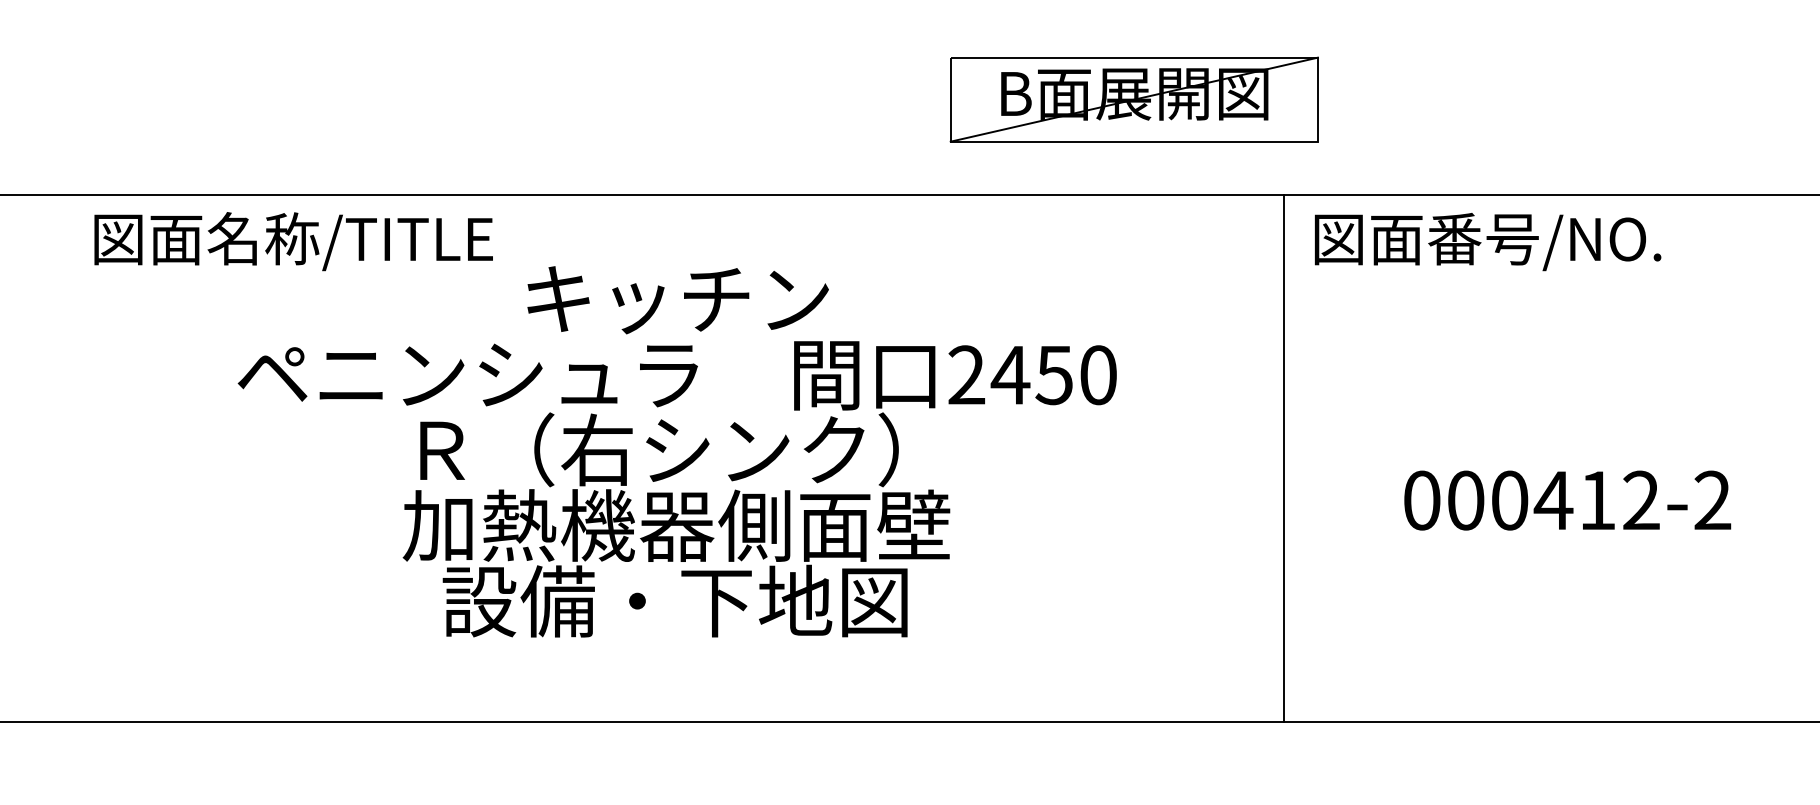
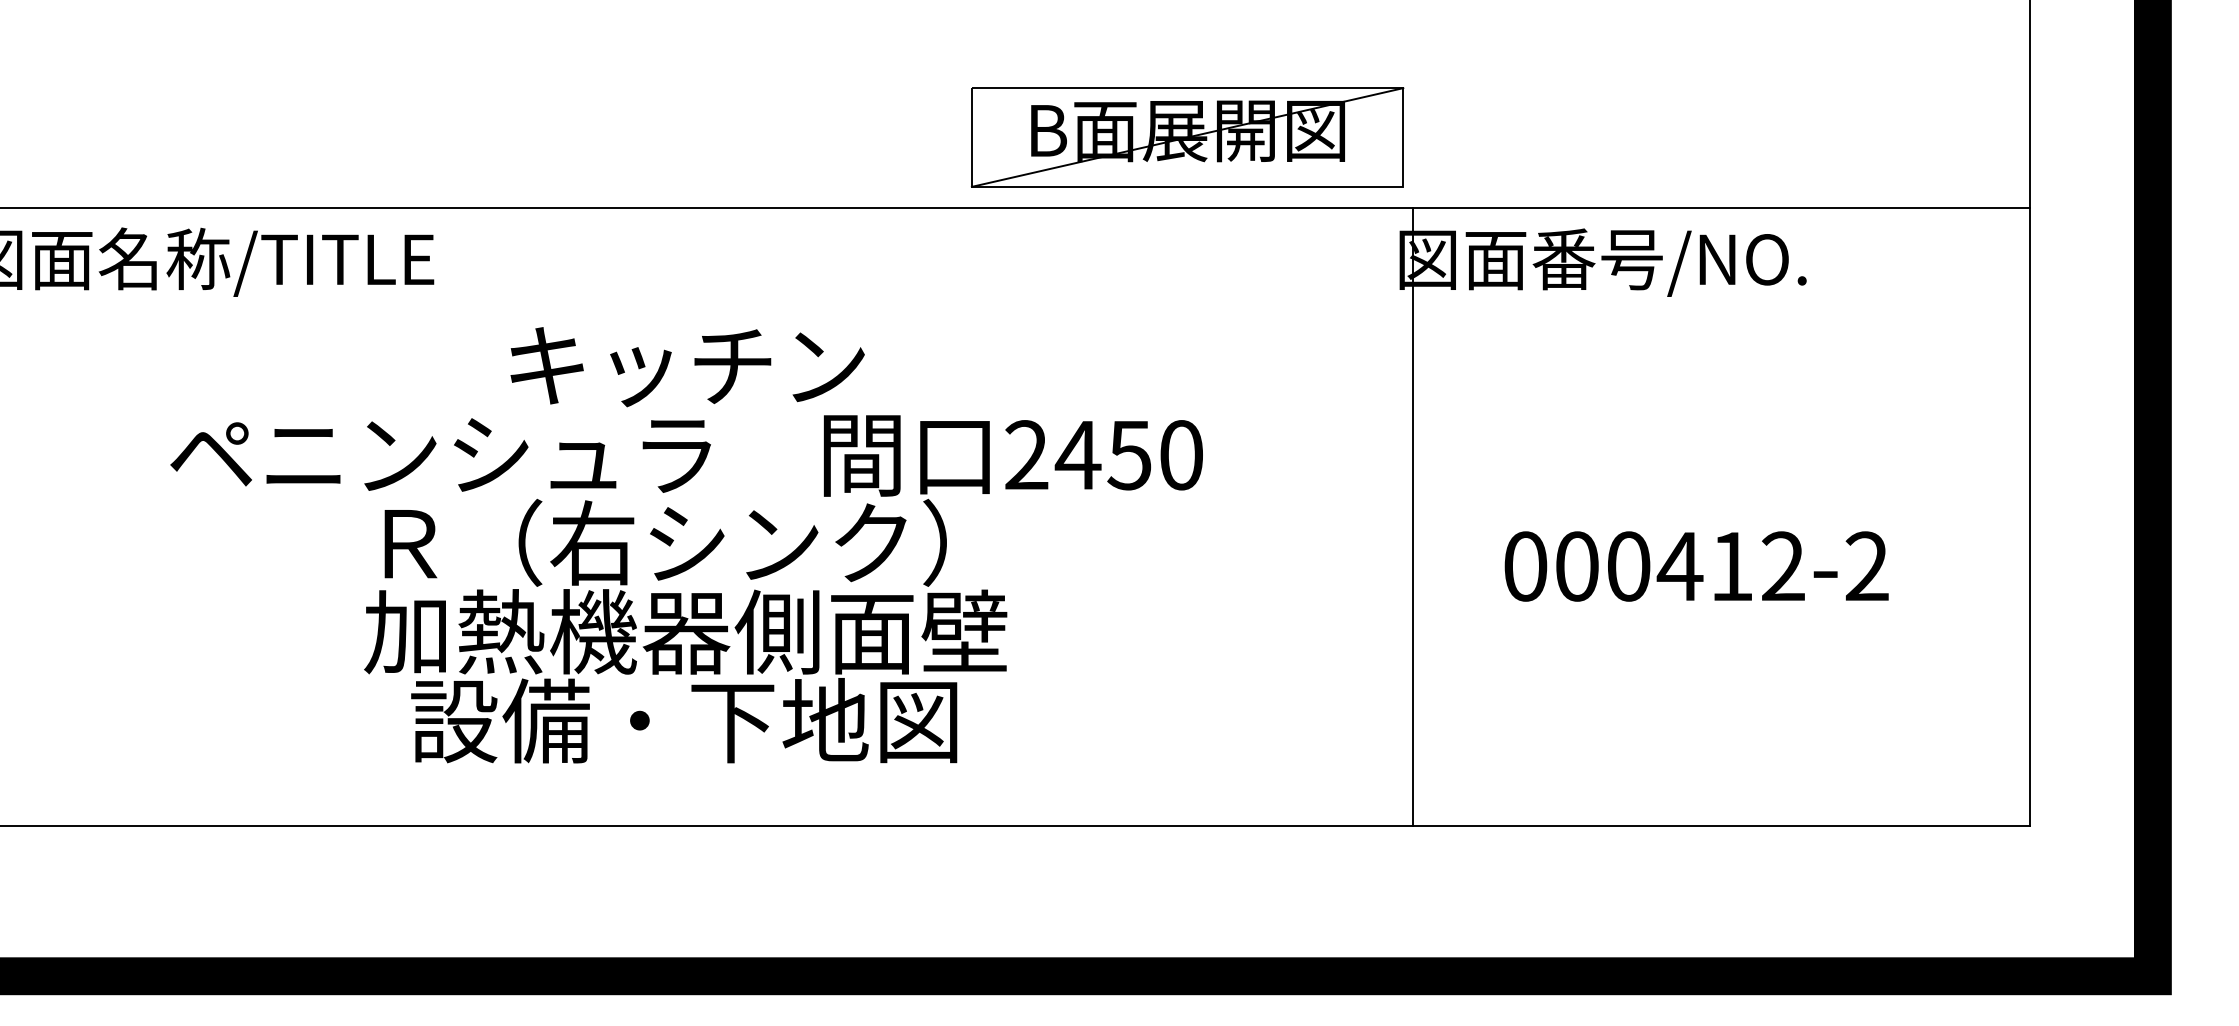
part: (1134, 99) -> (1187, 137), moved
text: (677, 452) -> (686, 545), moved
line: (1284, 458) -> (1412, 516), moved

